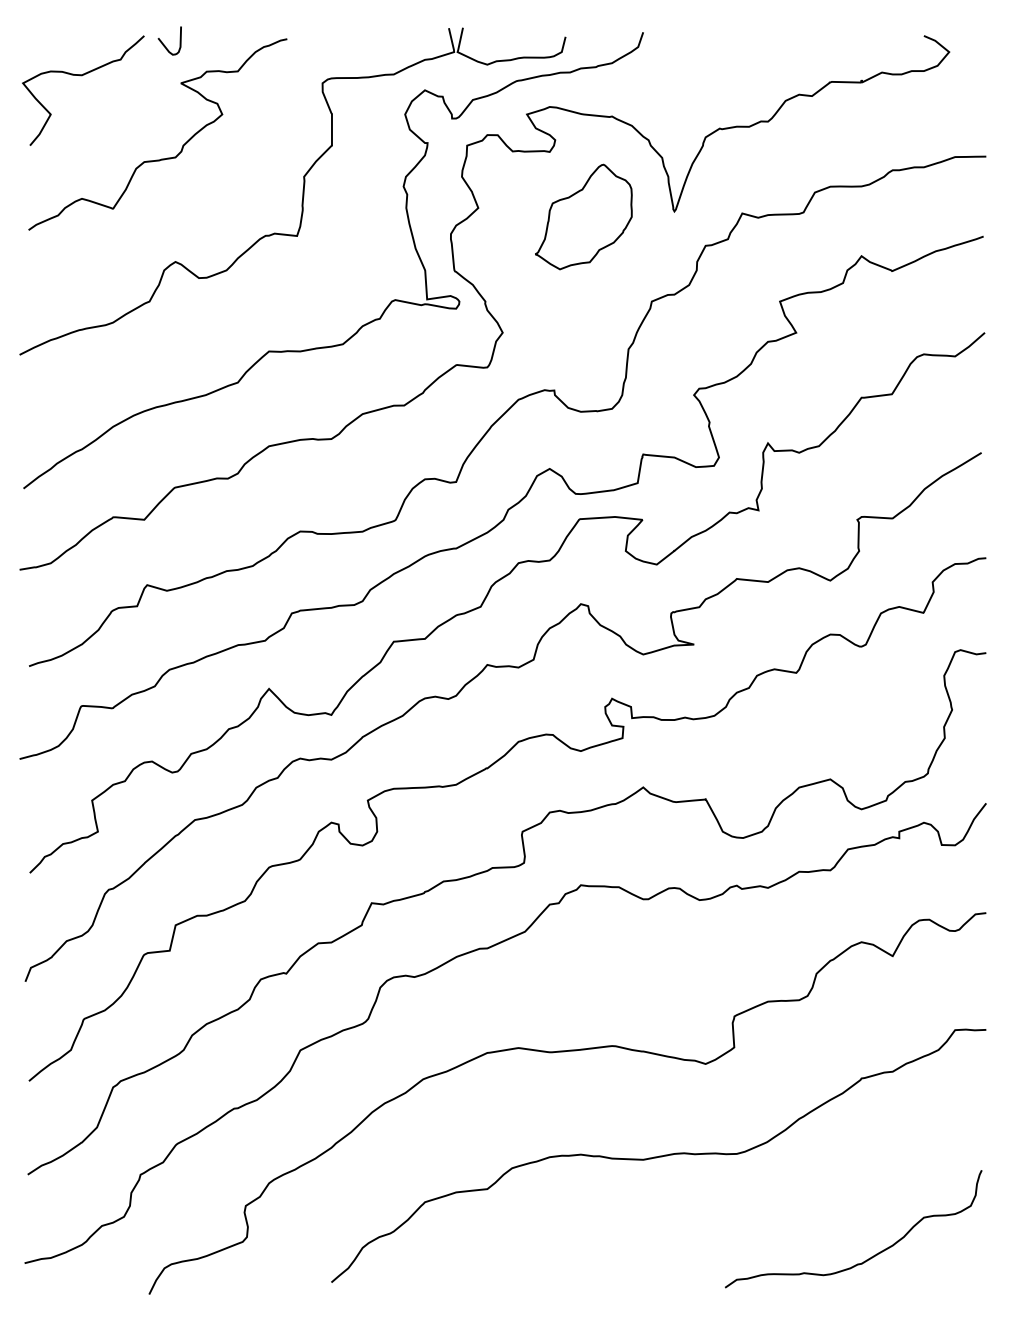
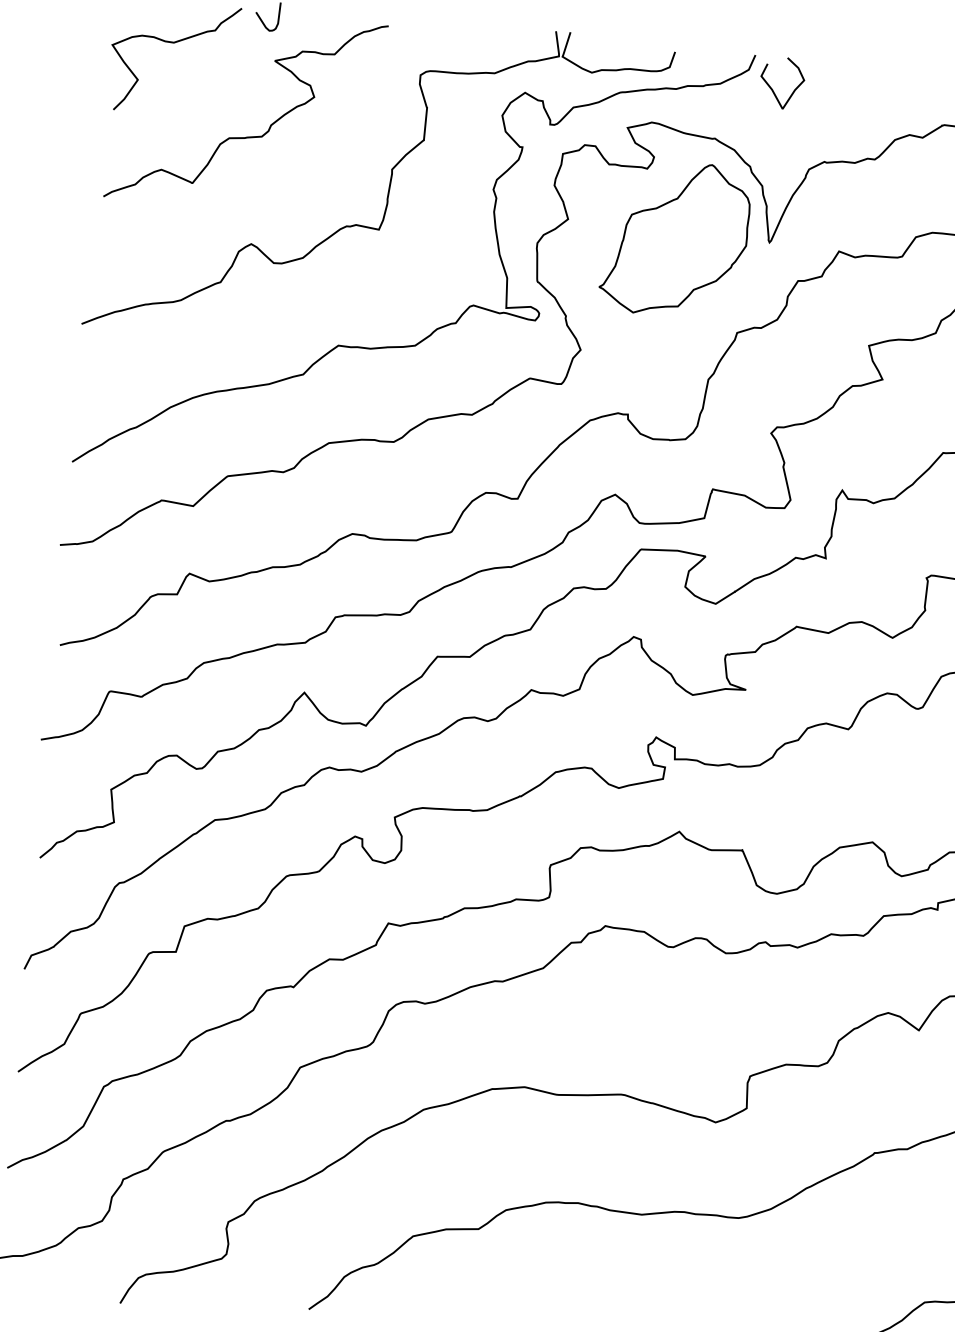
curve: (663, 63) -> (773, 89), added
part: (583, 216) -> (675, 238), size x1.43

